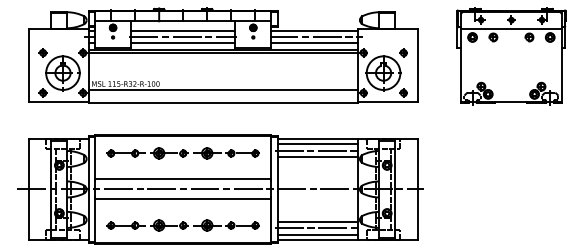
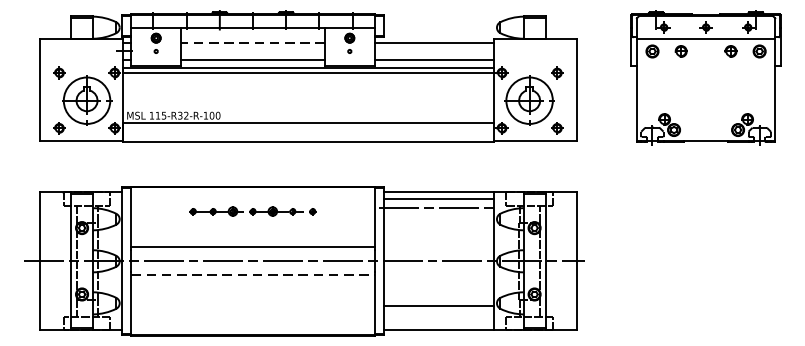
line: (182, 31) -> (252, 43), solid -> dashed
line: (182, 37) -> (252, 51), removed
line: (316, 37) -> (437, 51), removed
part: (182, 153) -> (252, 211), size x0.6
line: (317, 157) -> (438, 217), removed
line: (183, 199) -> (253, 275), solid -> dashed
part: (182, 225) -> (252, 311), removed
line: (317, 228) -> (438, 315), removed
line: (317, 234) -> (438, 323), removed

